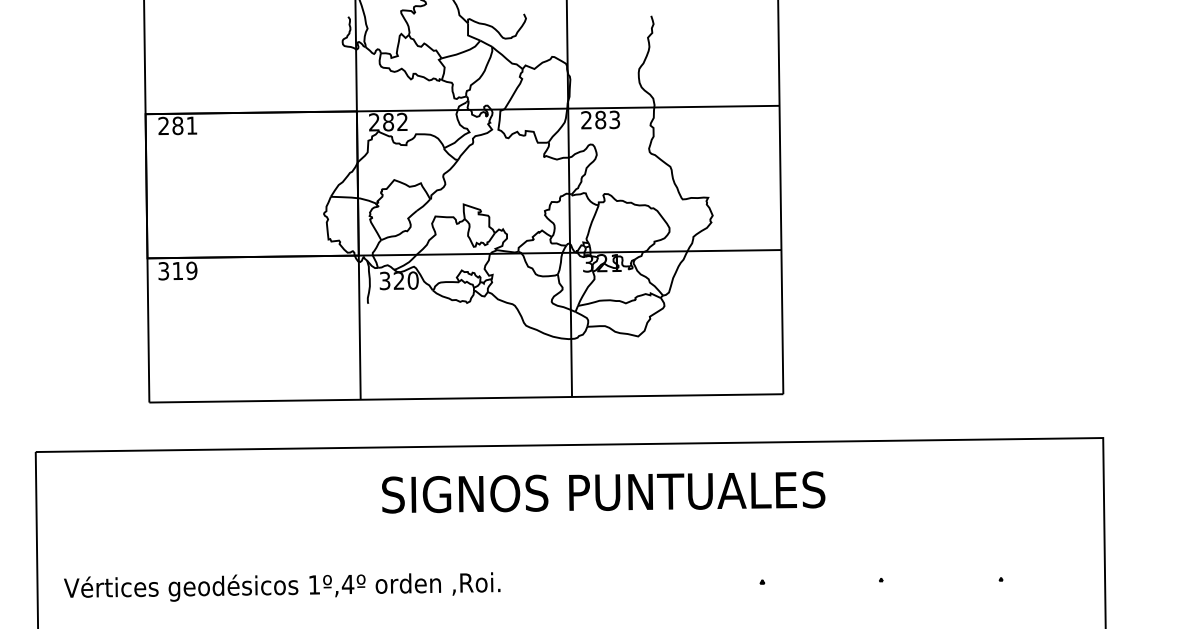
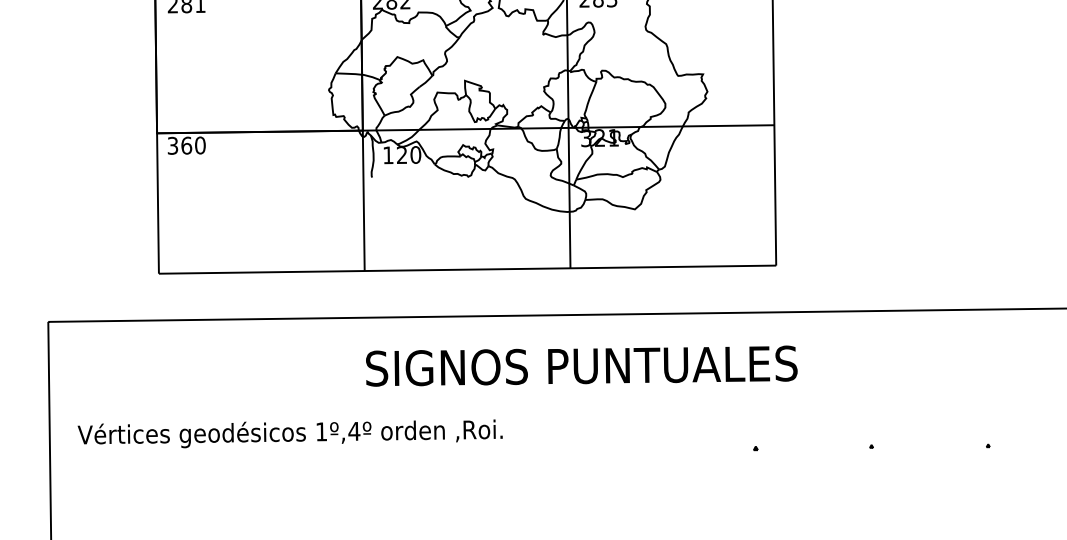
text: (184, 270) -> (193, 145), 319 -> 360
text: (384, 280) -> (387, 154), 320 -> 120
text: (603, 492) -> (581, 366), moved
text: (282, 586) -> (290, 433), moved

